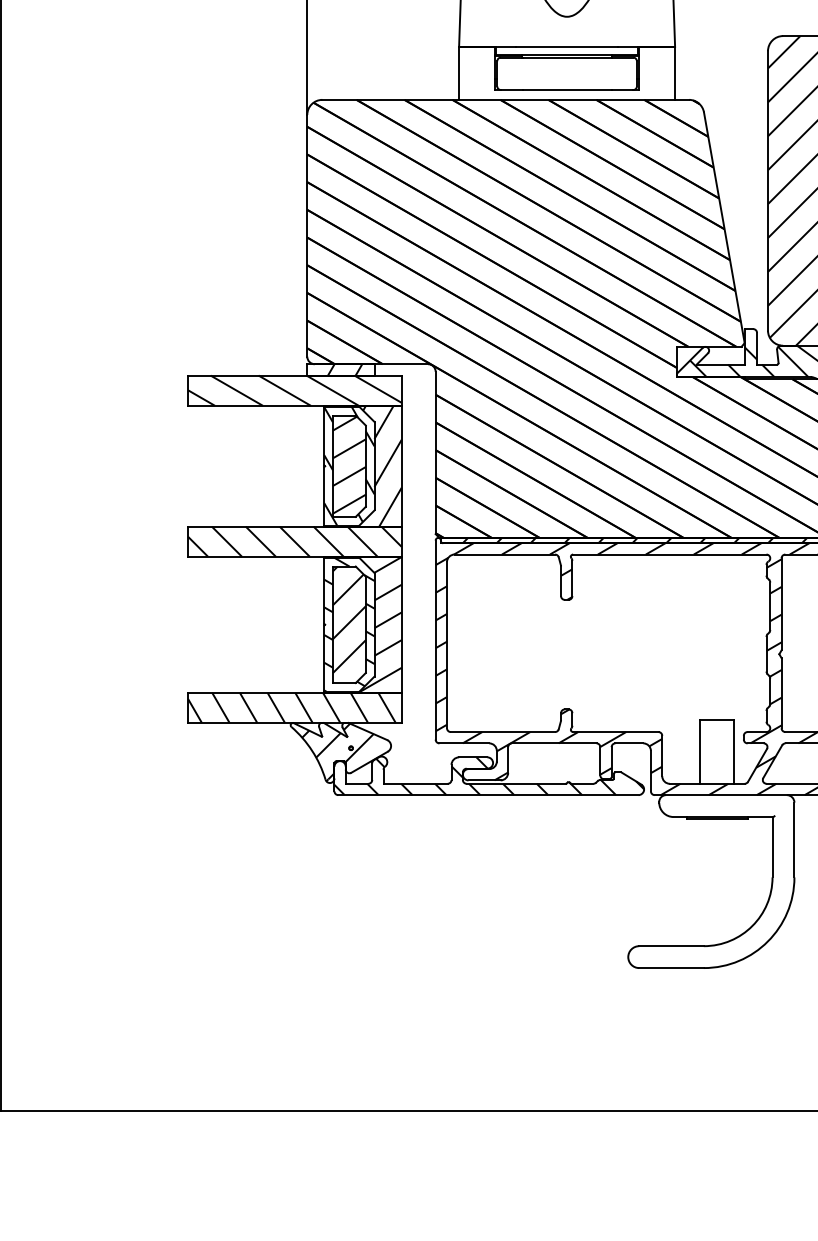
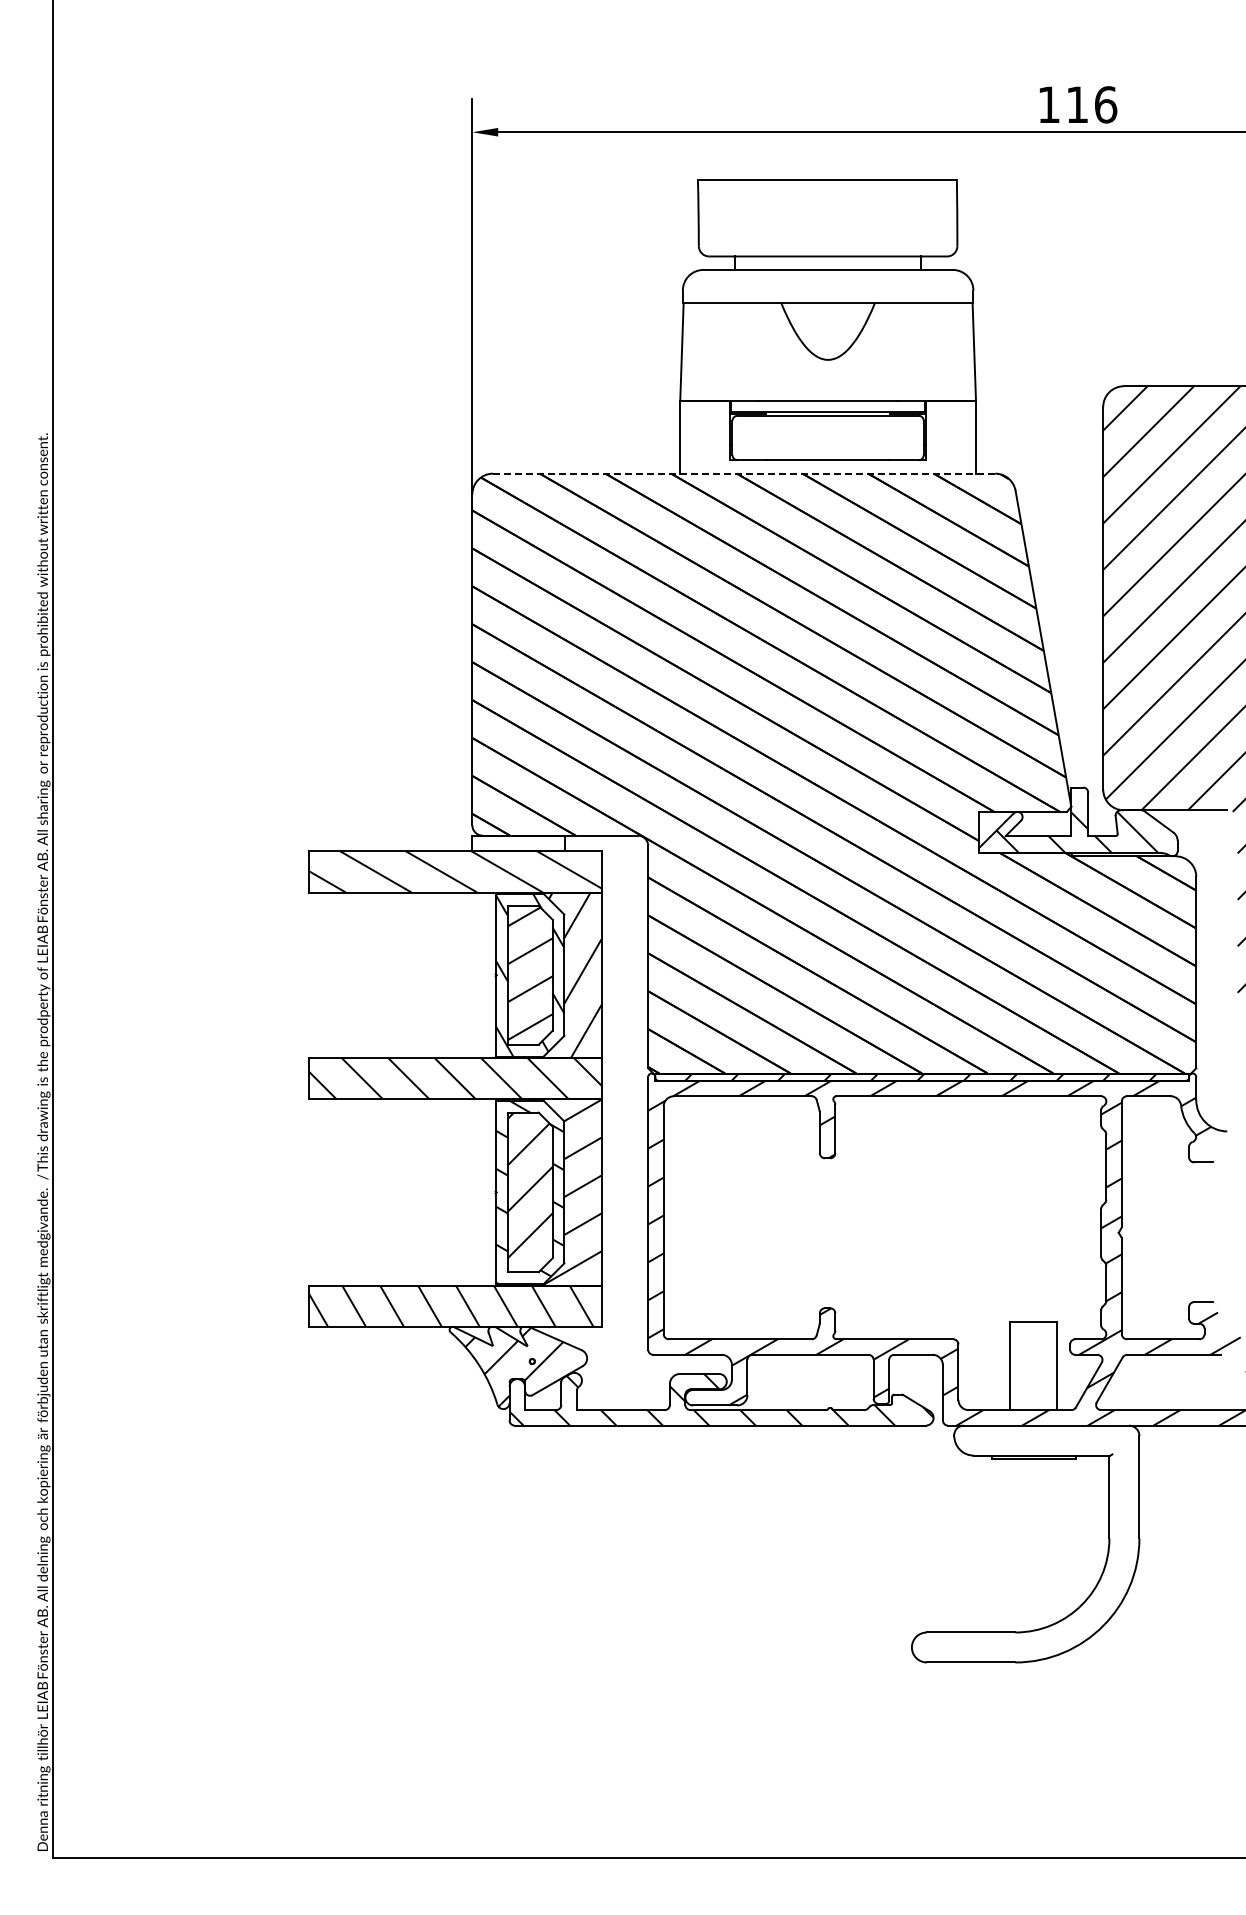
line: (505, 99) -> (743, 473), solid -> dashed
hatch: (344, 369) -> (523, 843), removed

